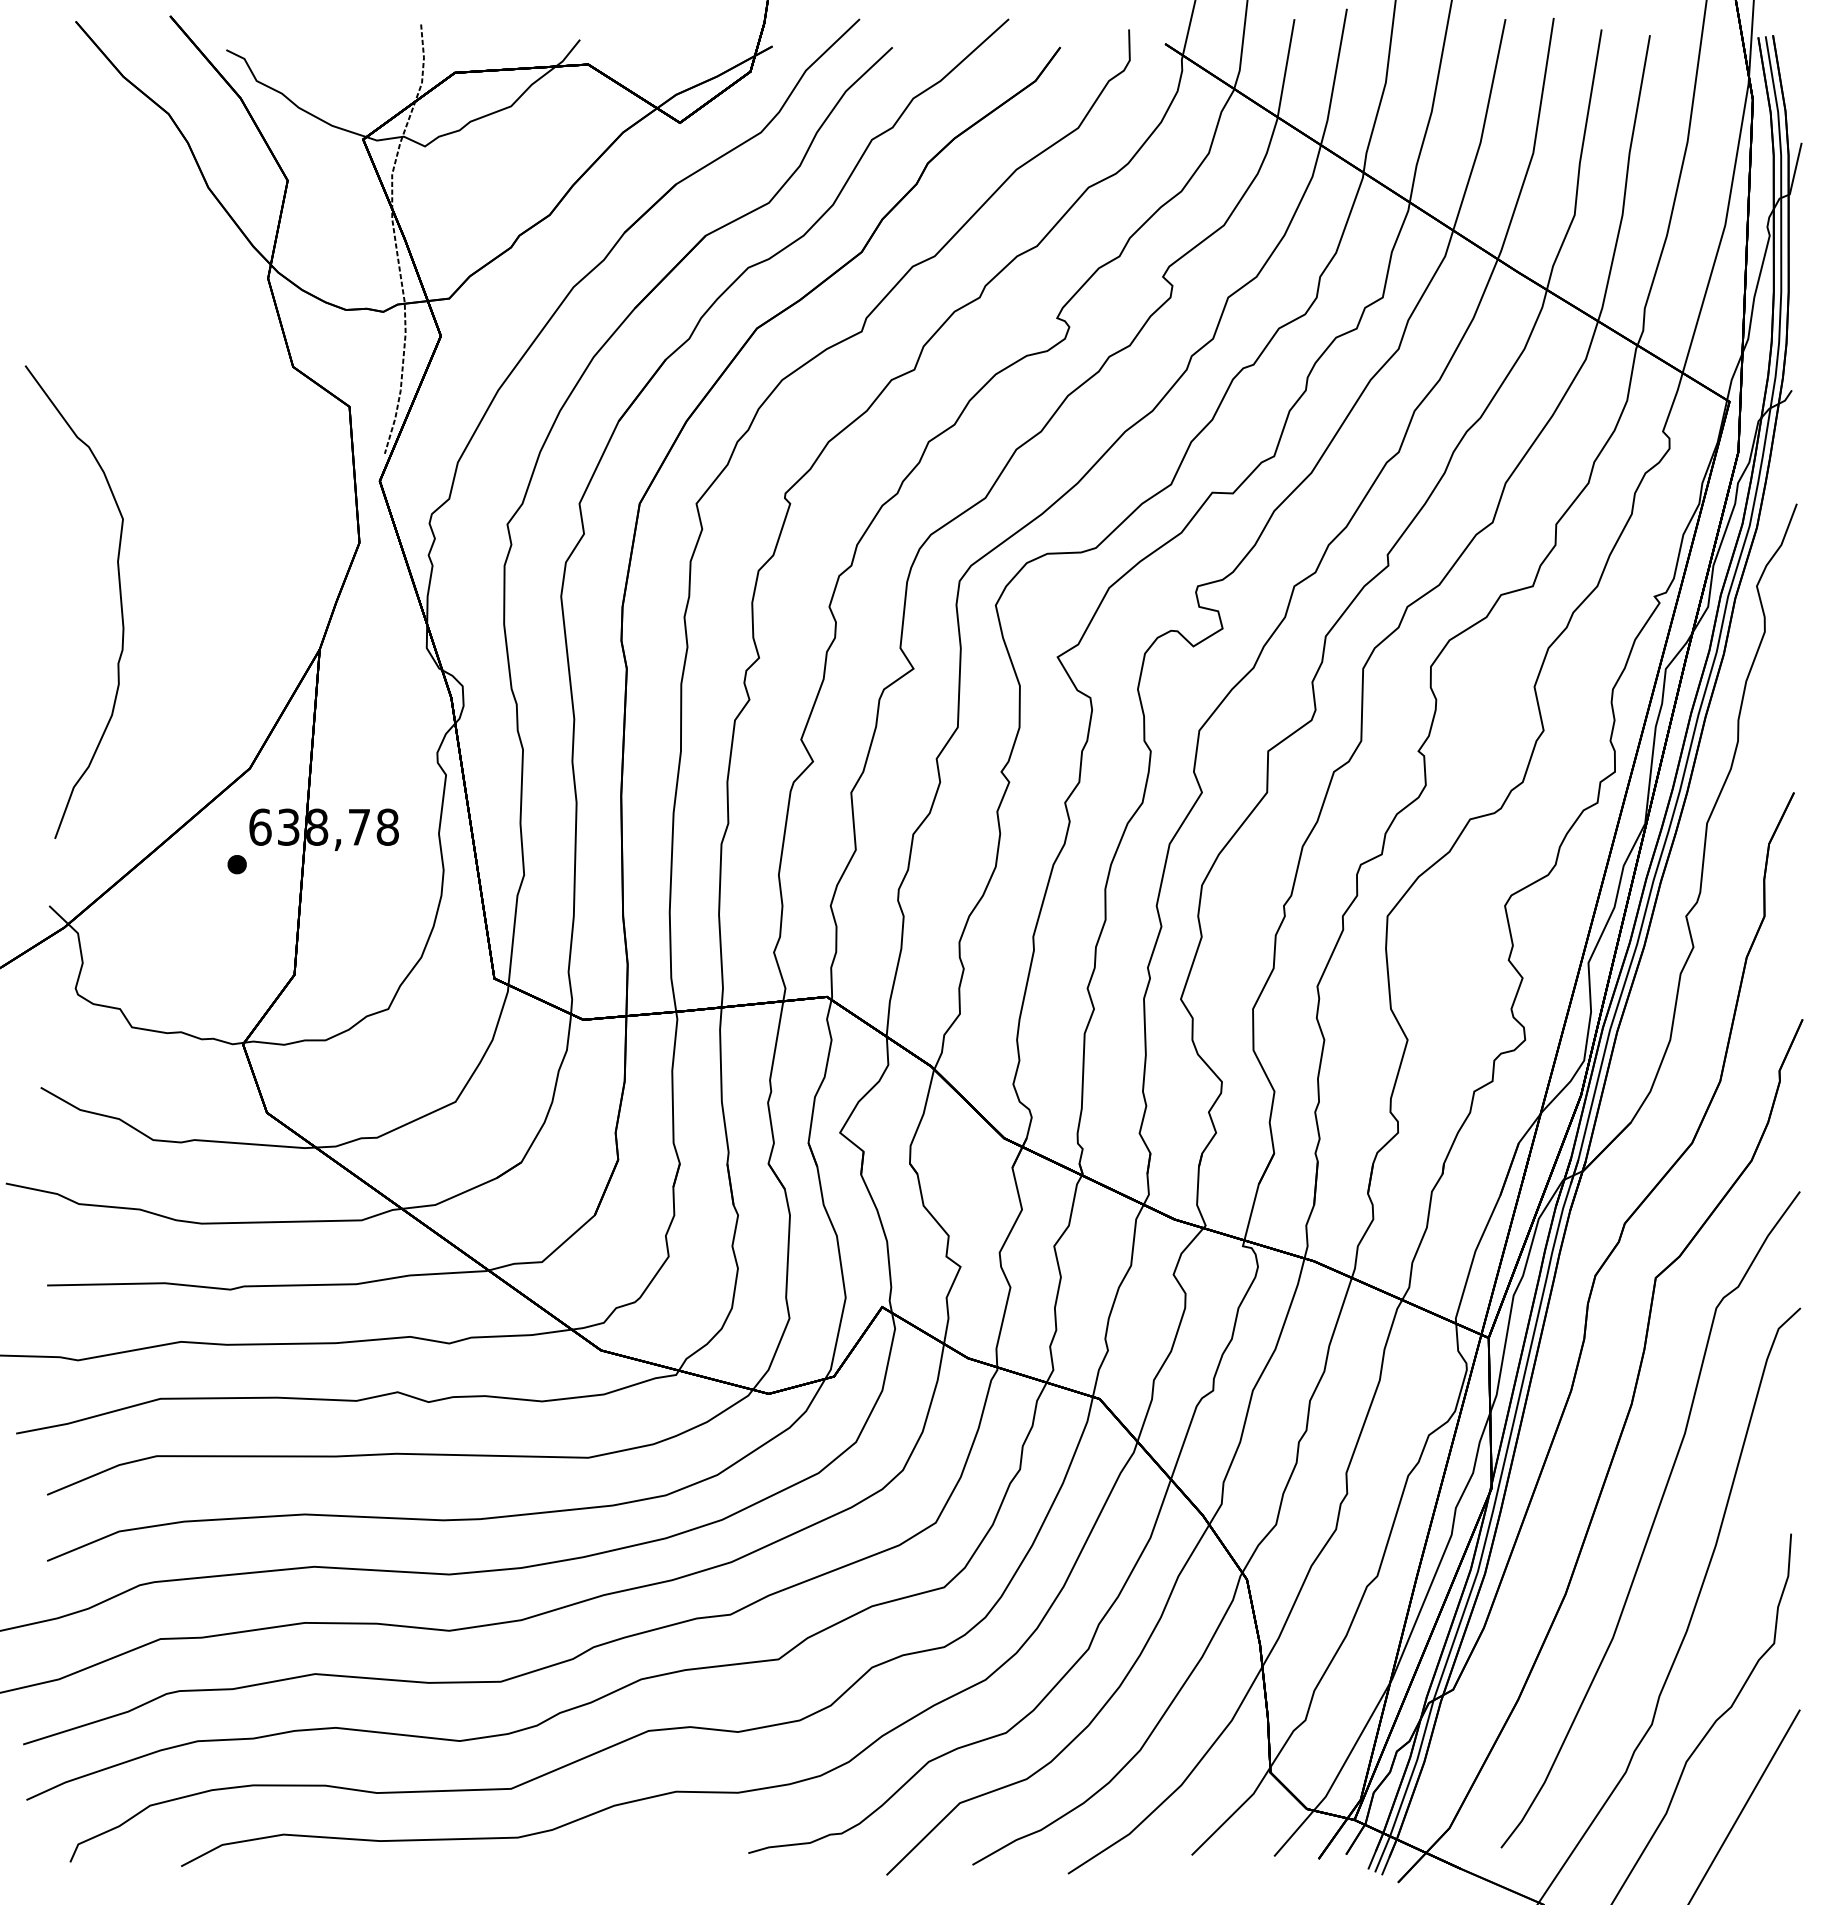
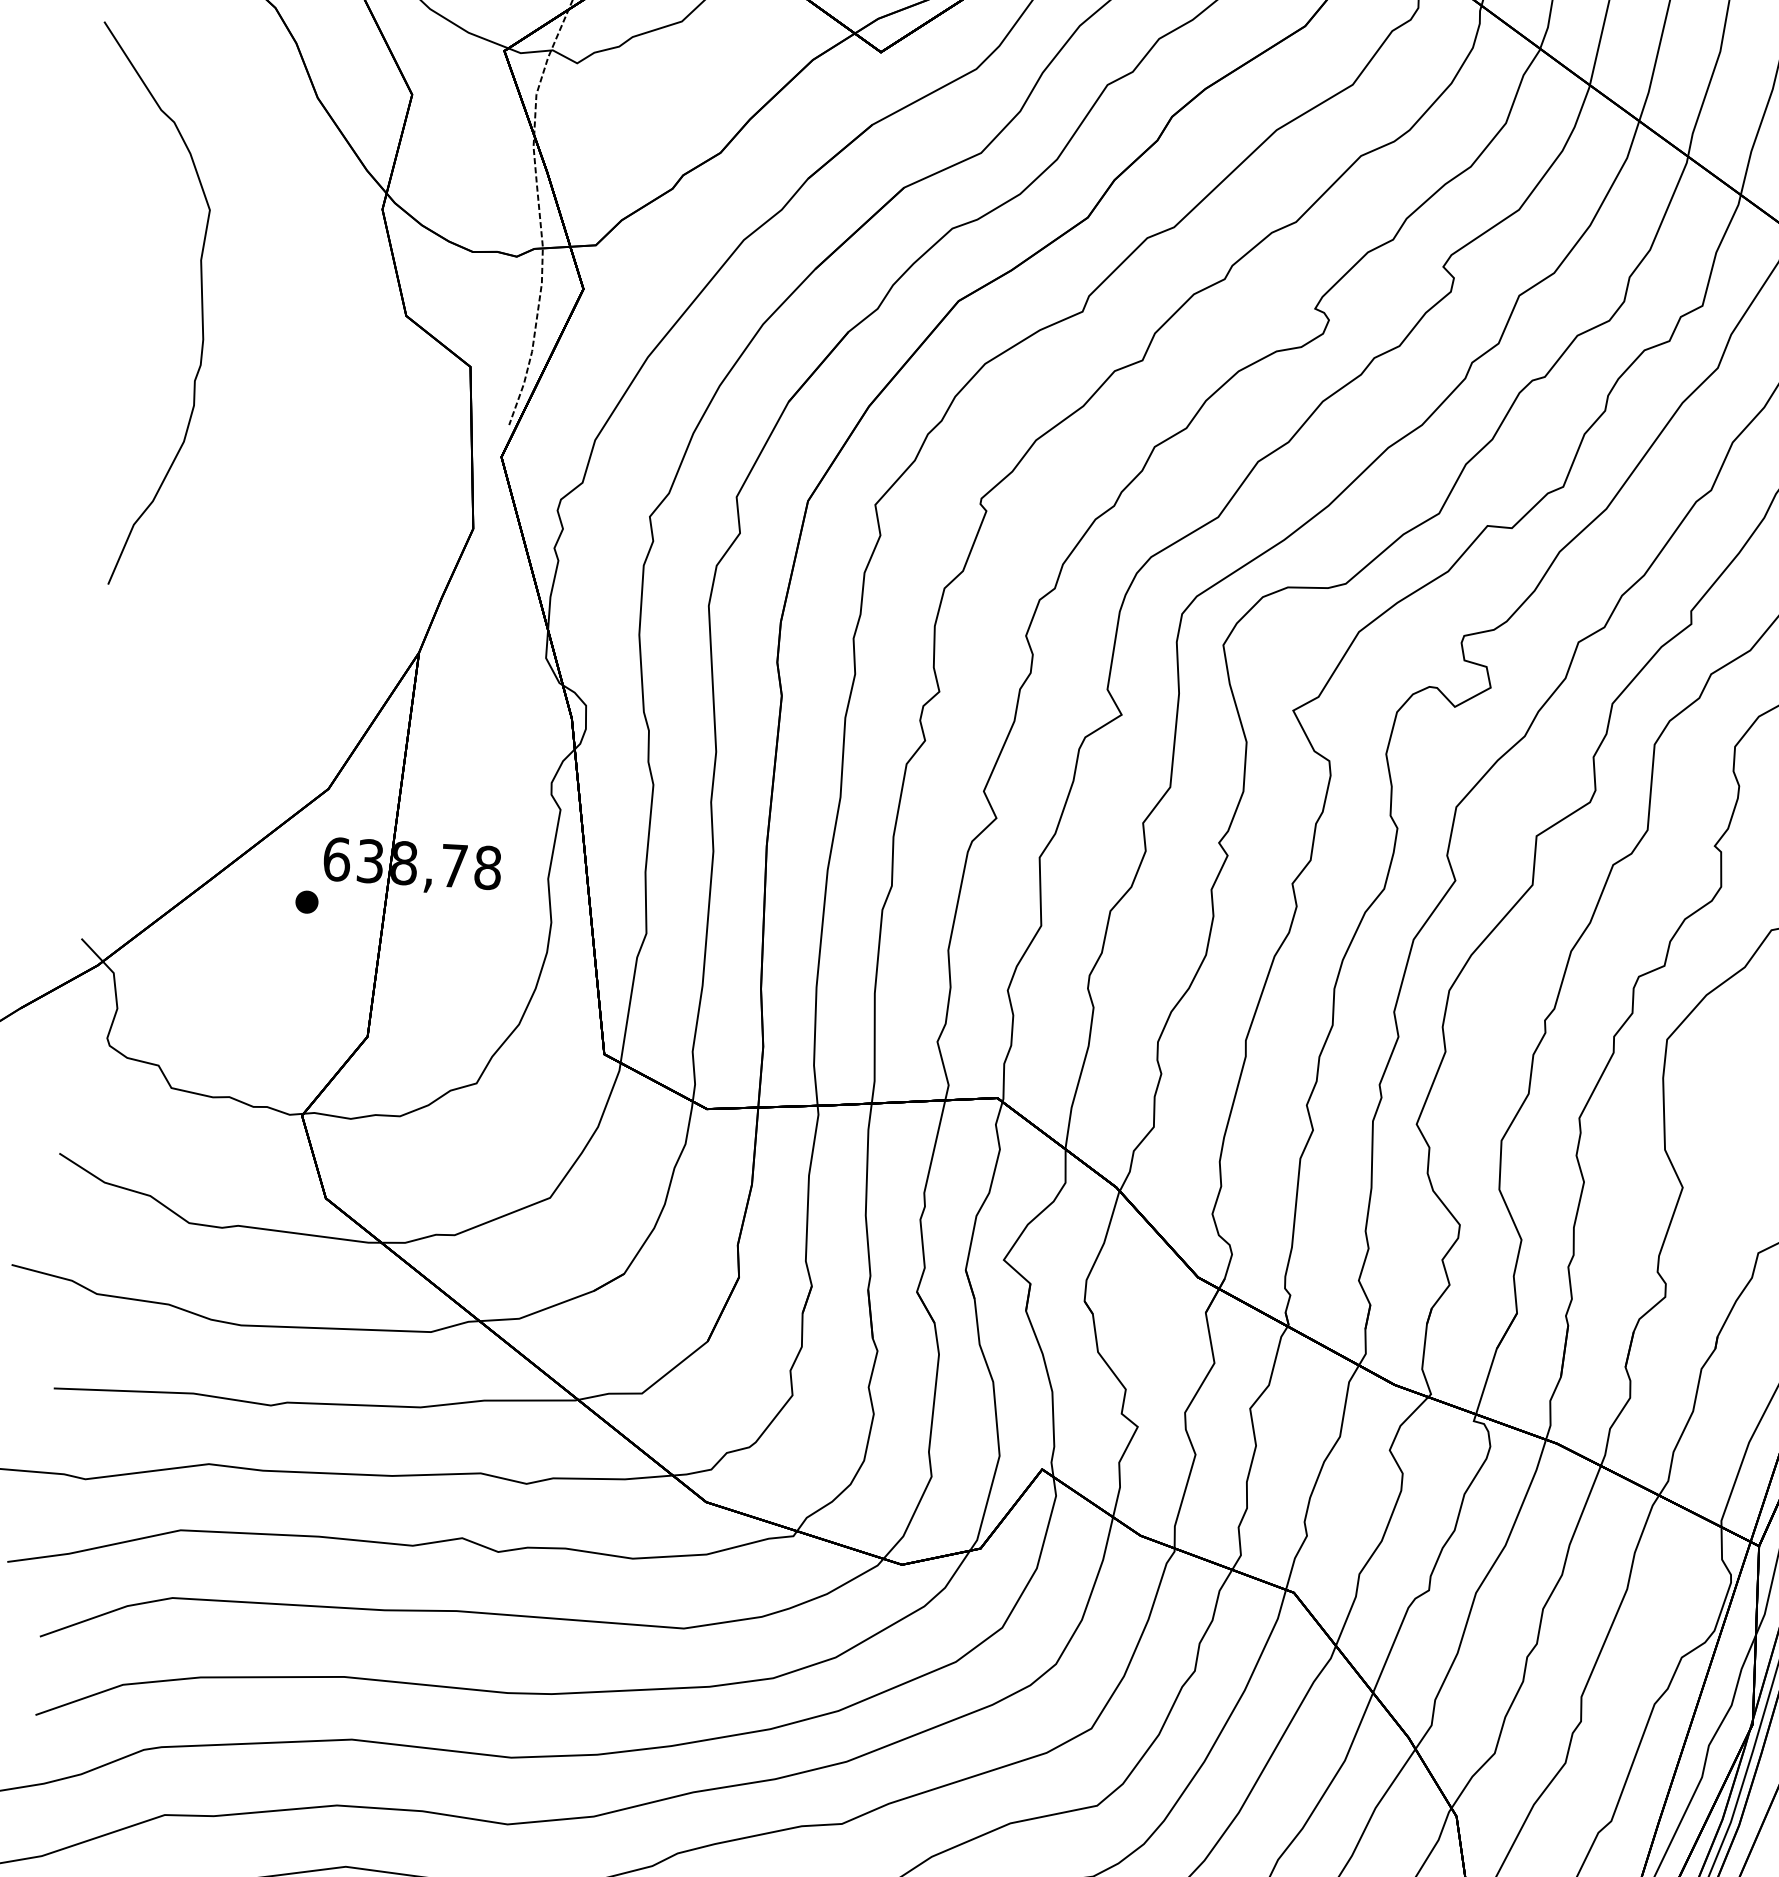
curve: (119, 595) -> (200, 300), moved

